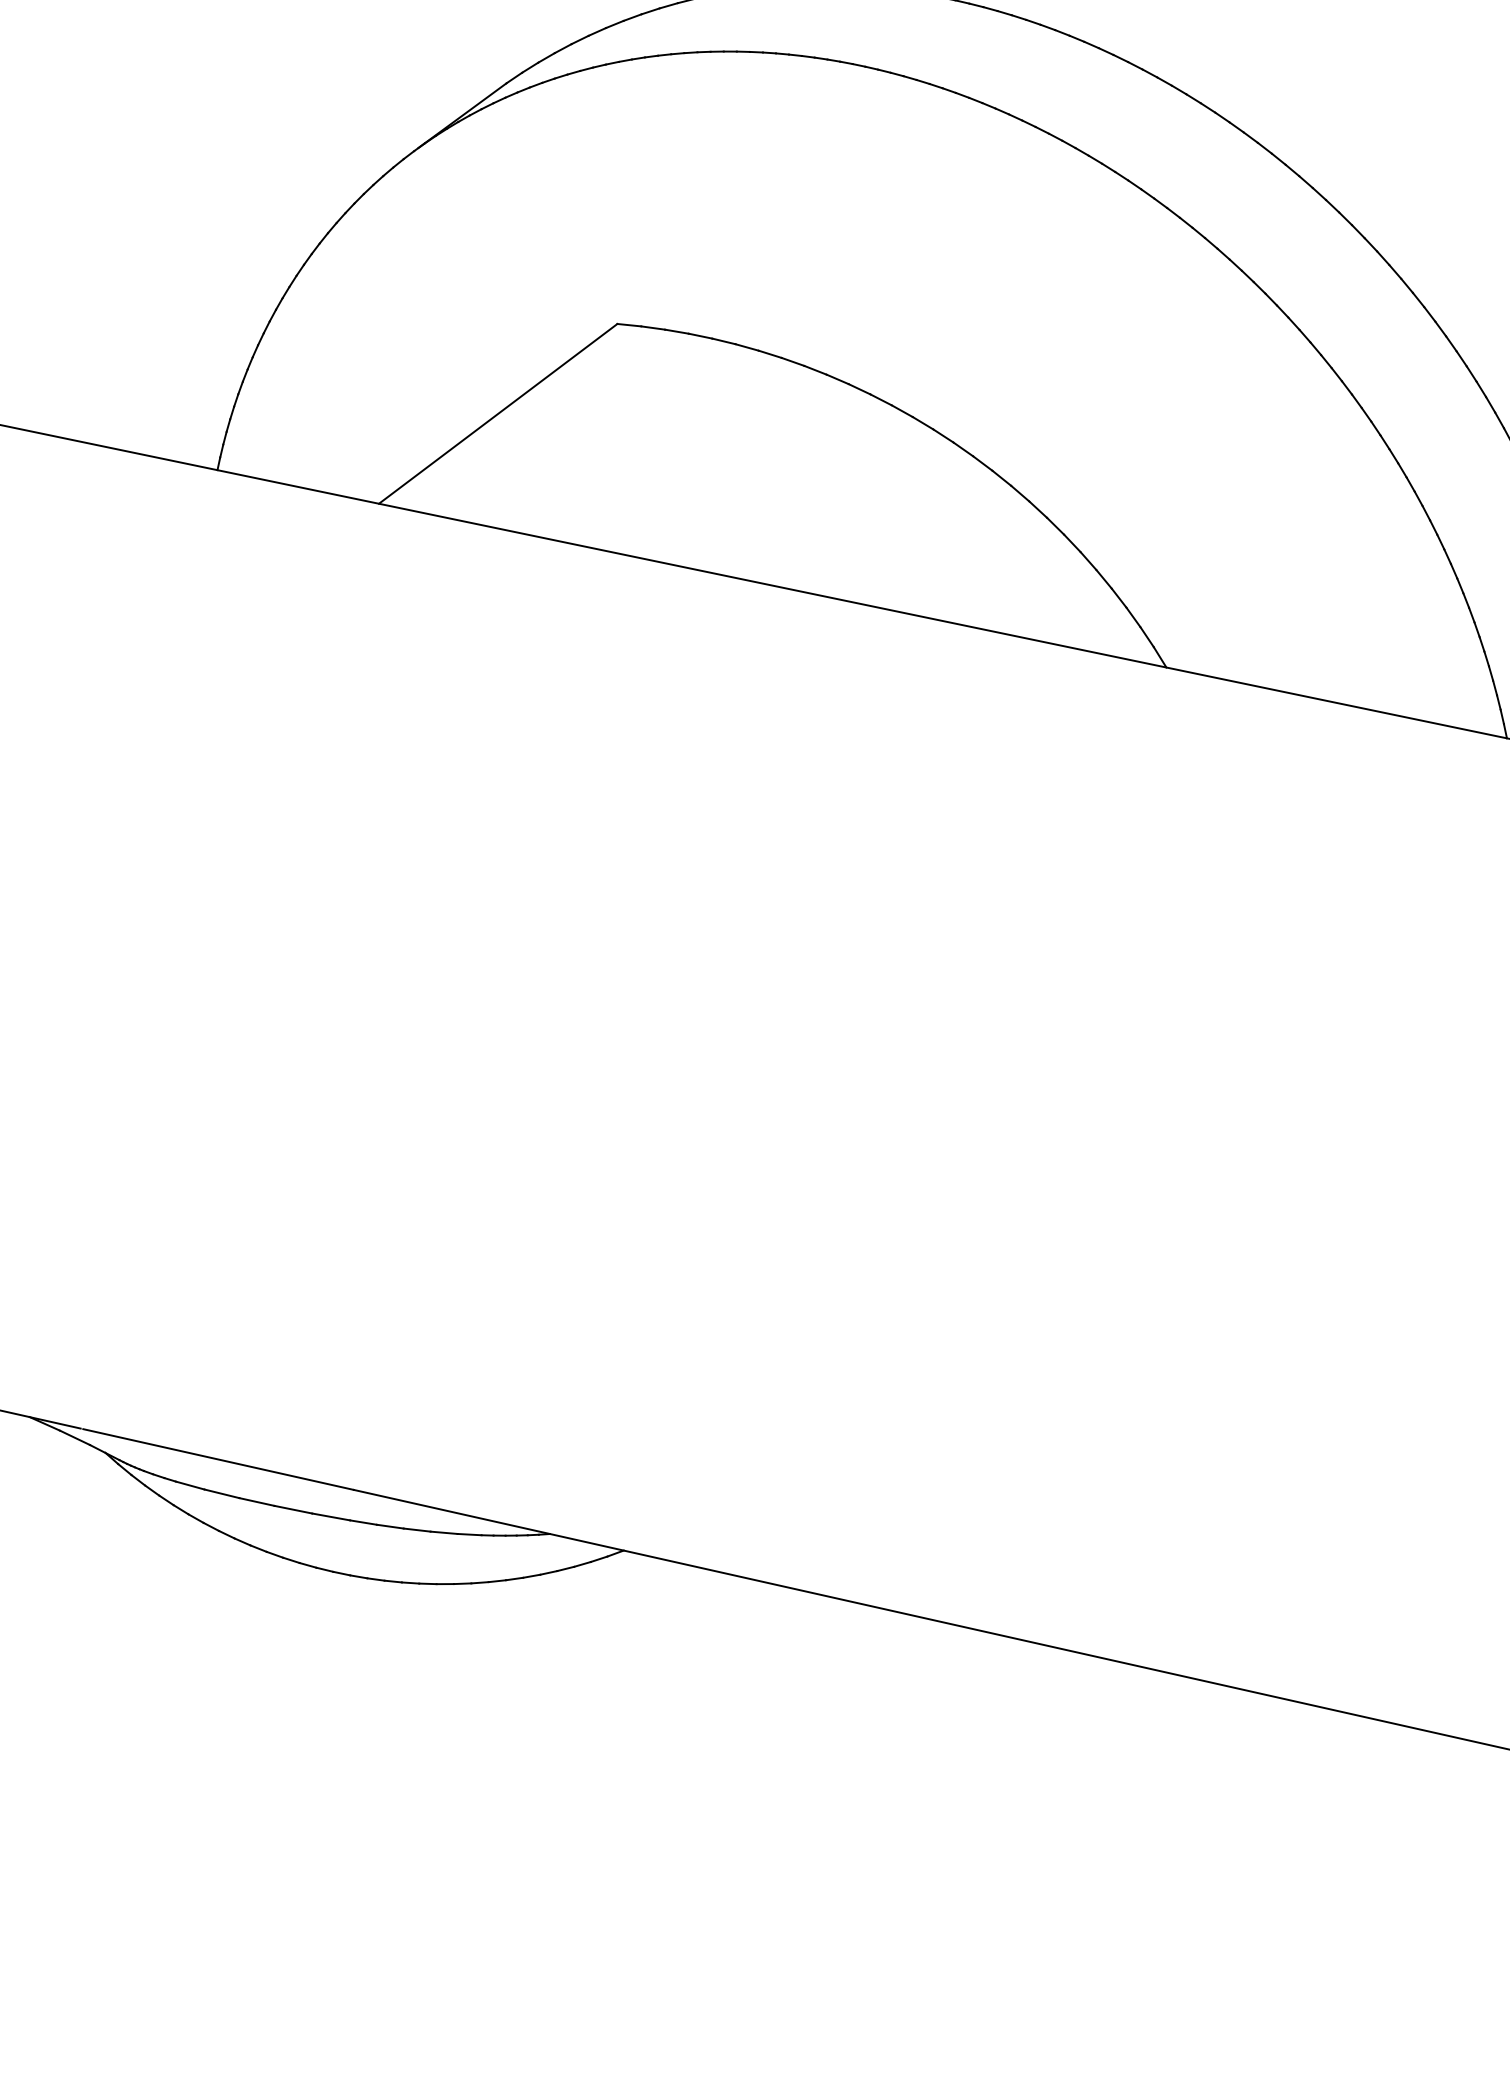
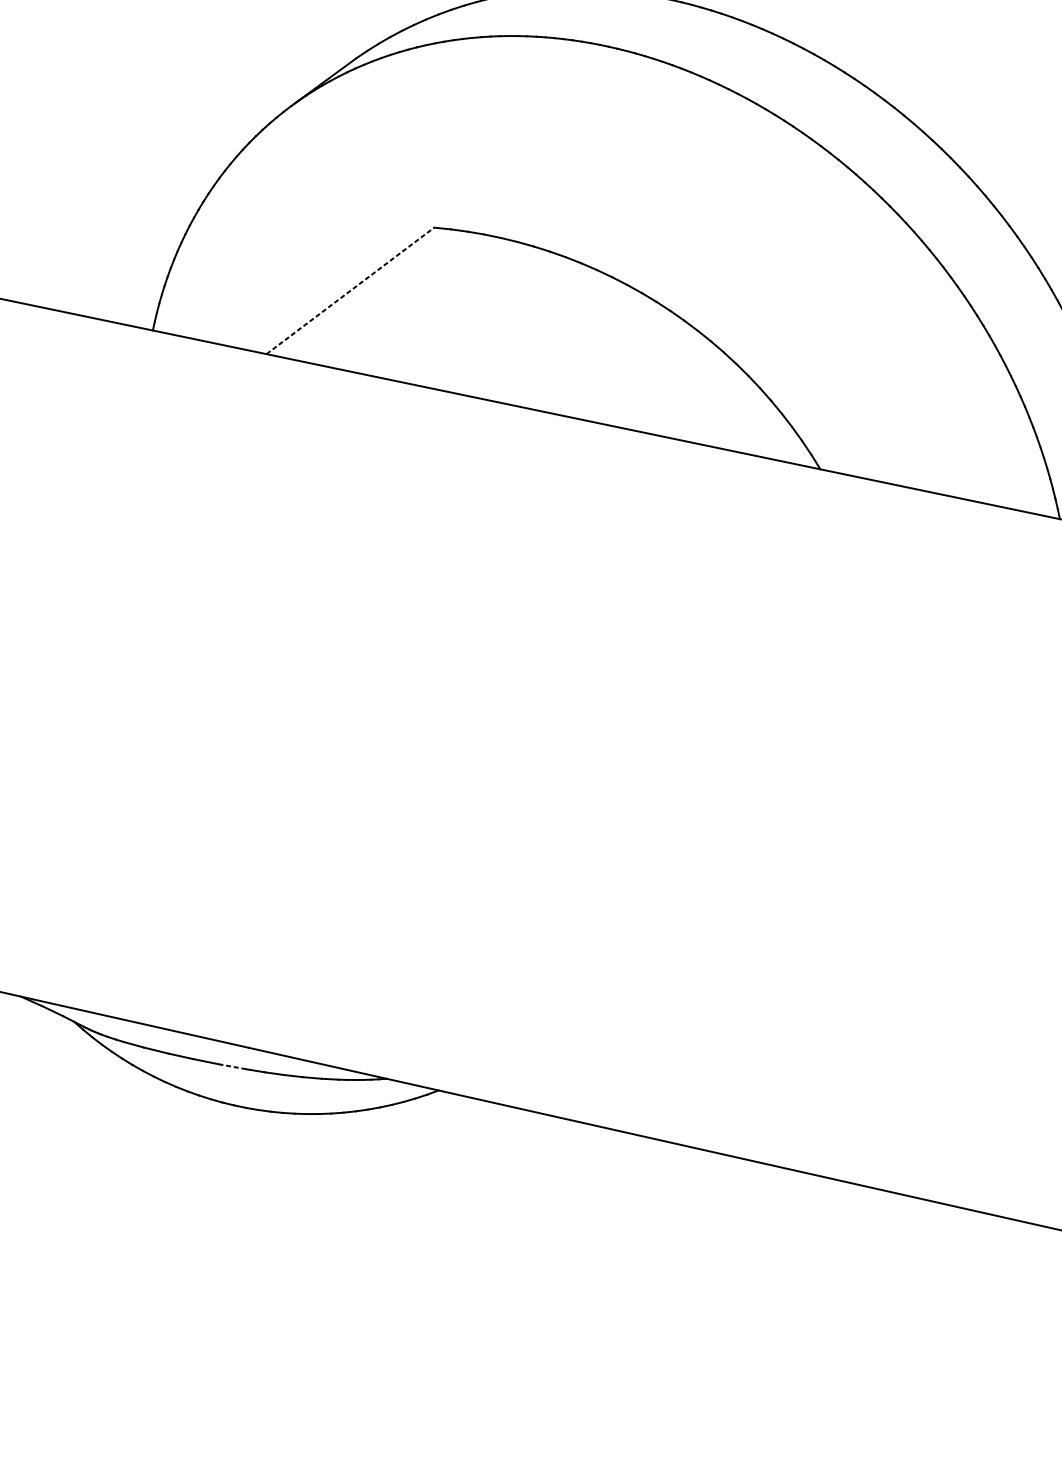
line: (498, 413) -> (350, 290), solid -> dashed
line: (330, 1516) -> (232, 1066), solid -> dashed

